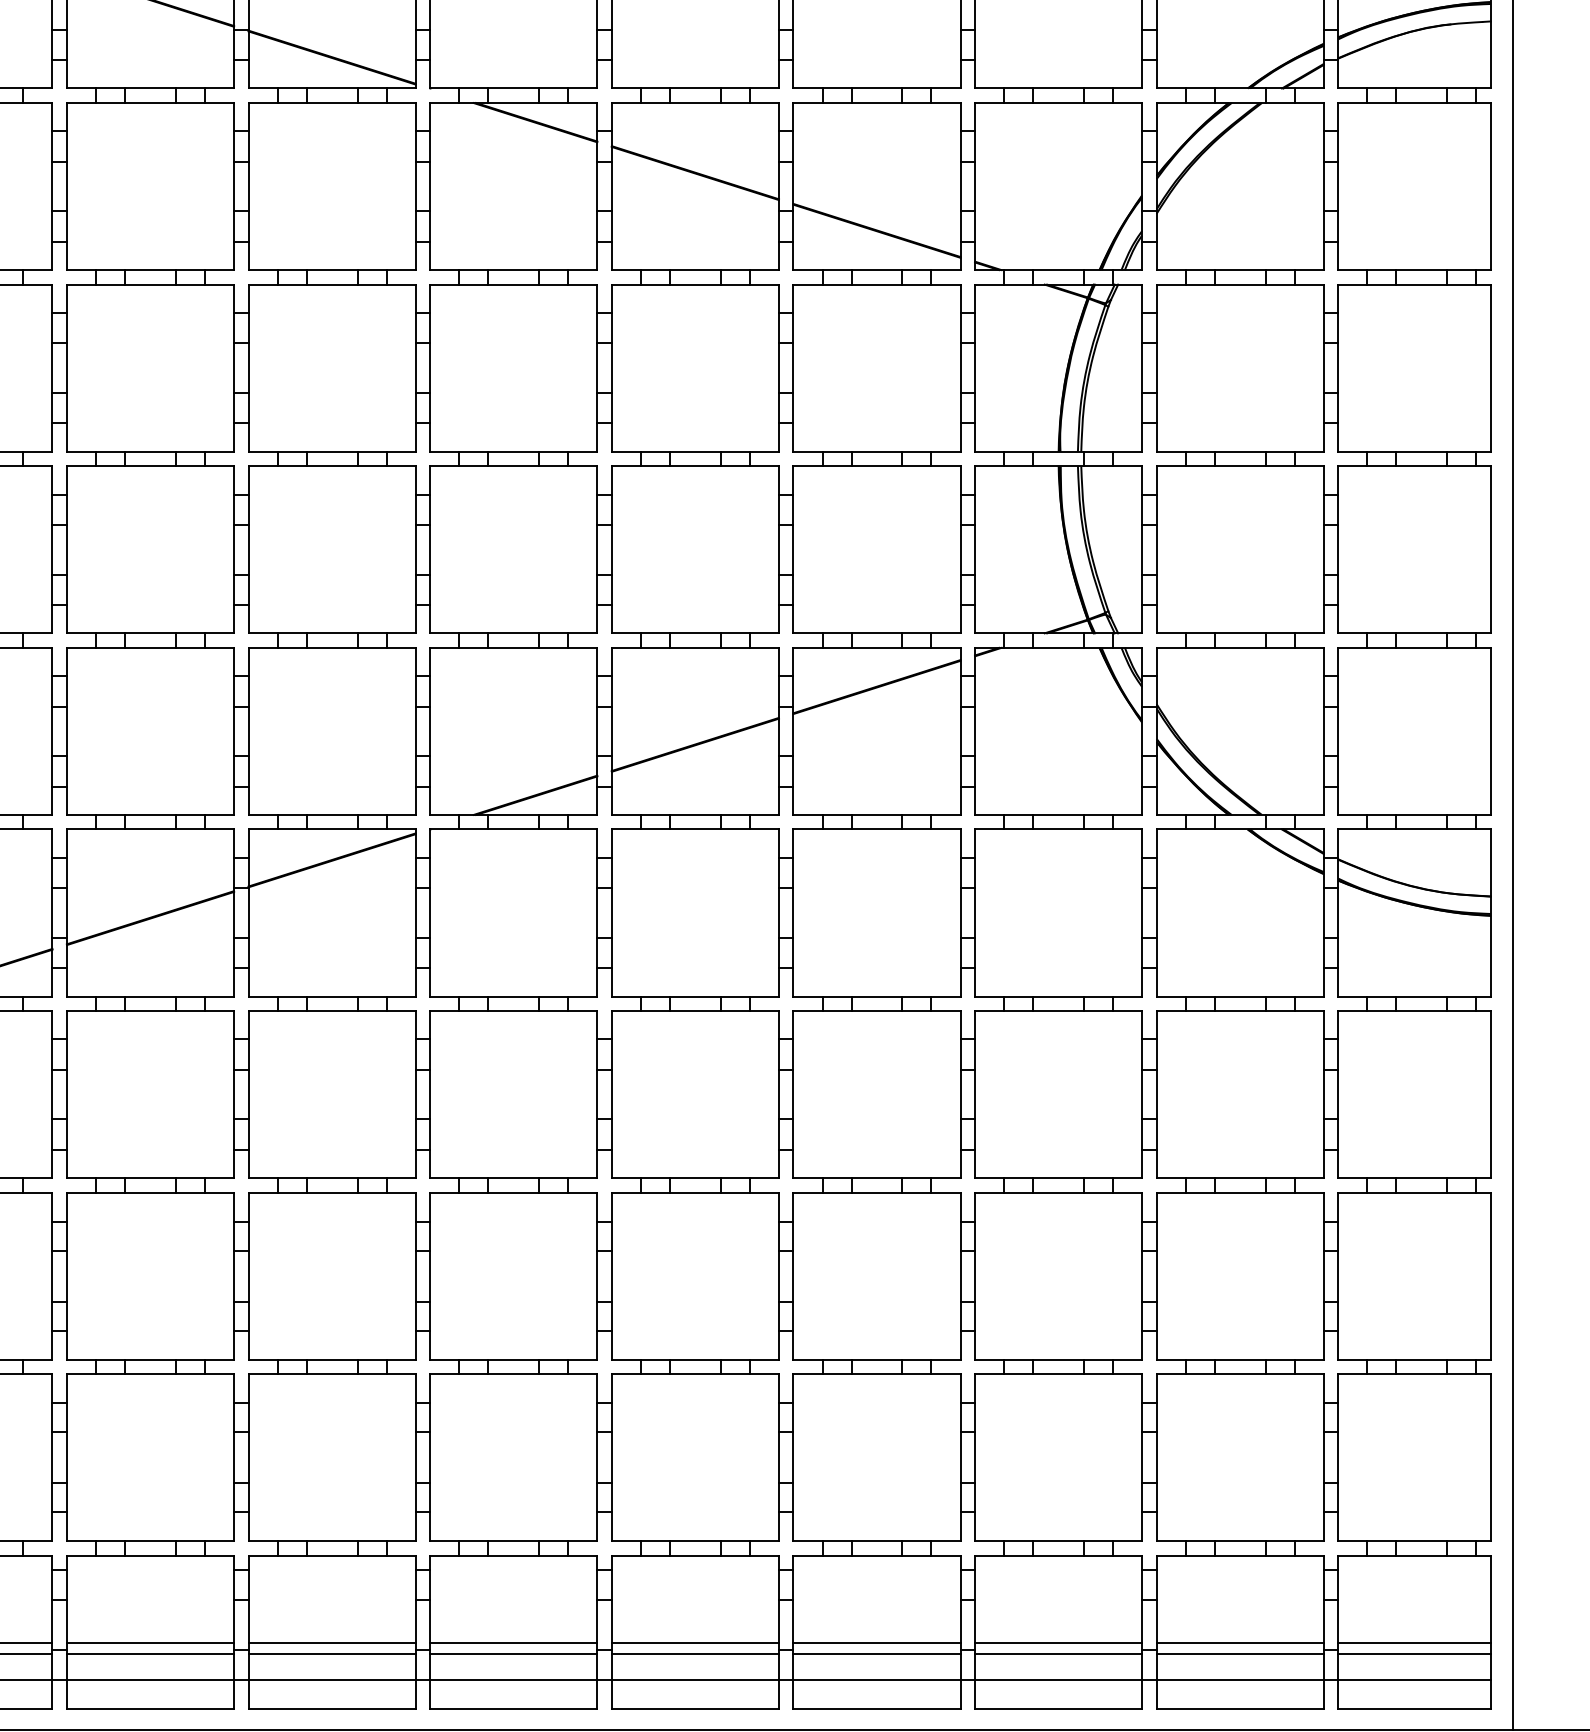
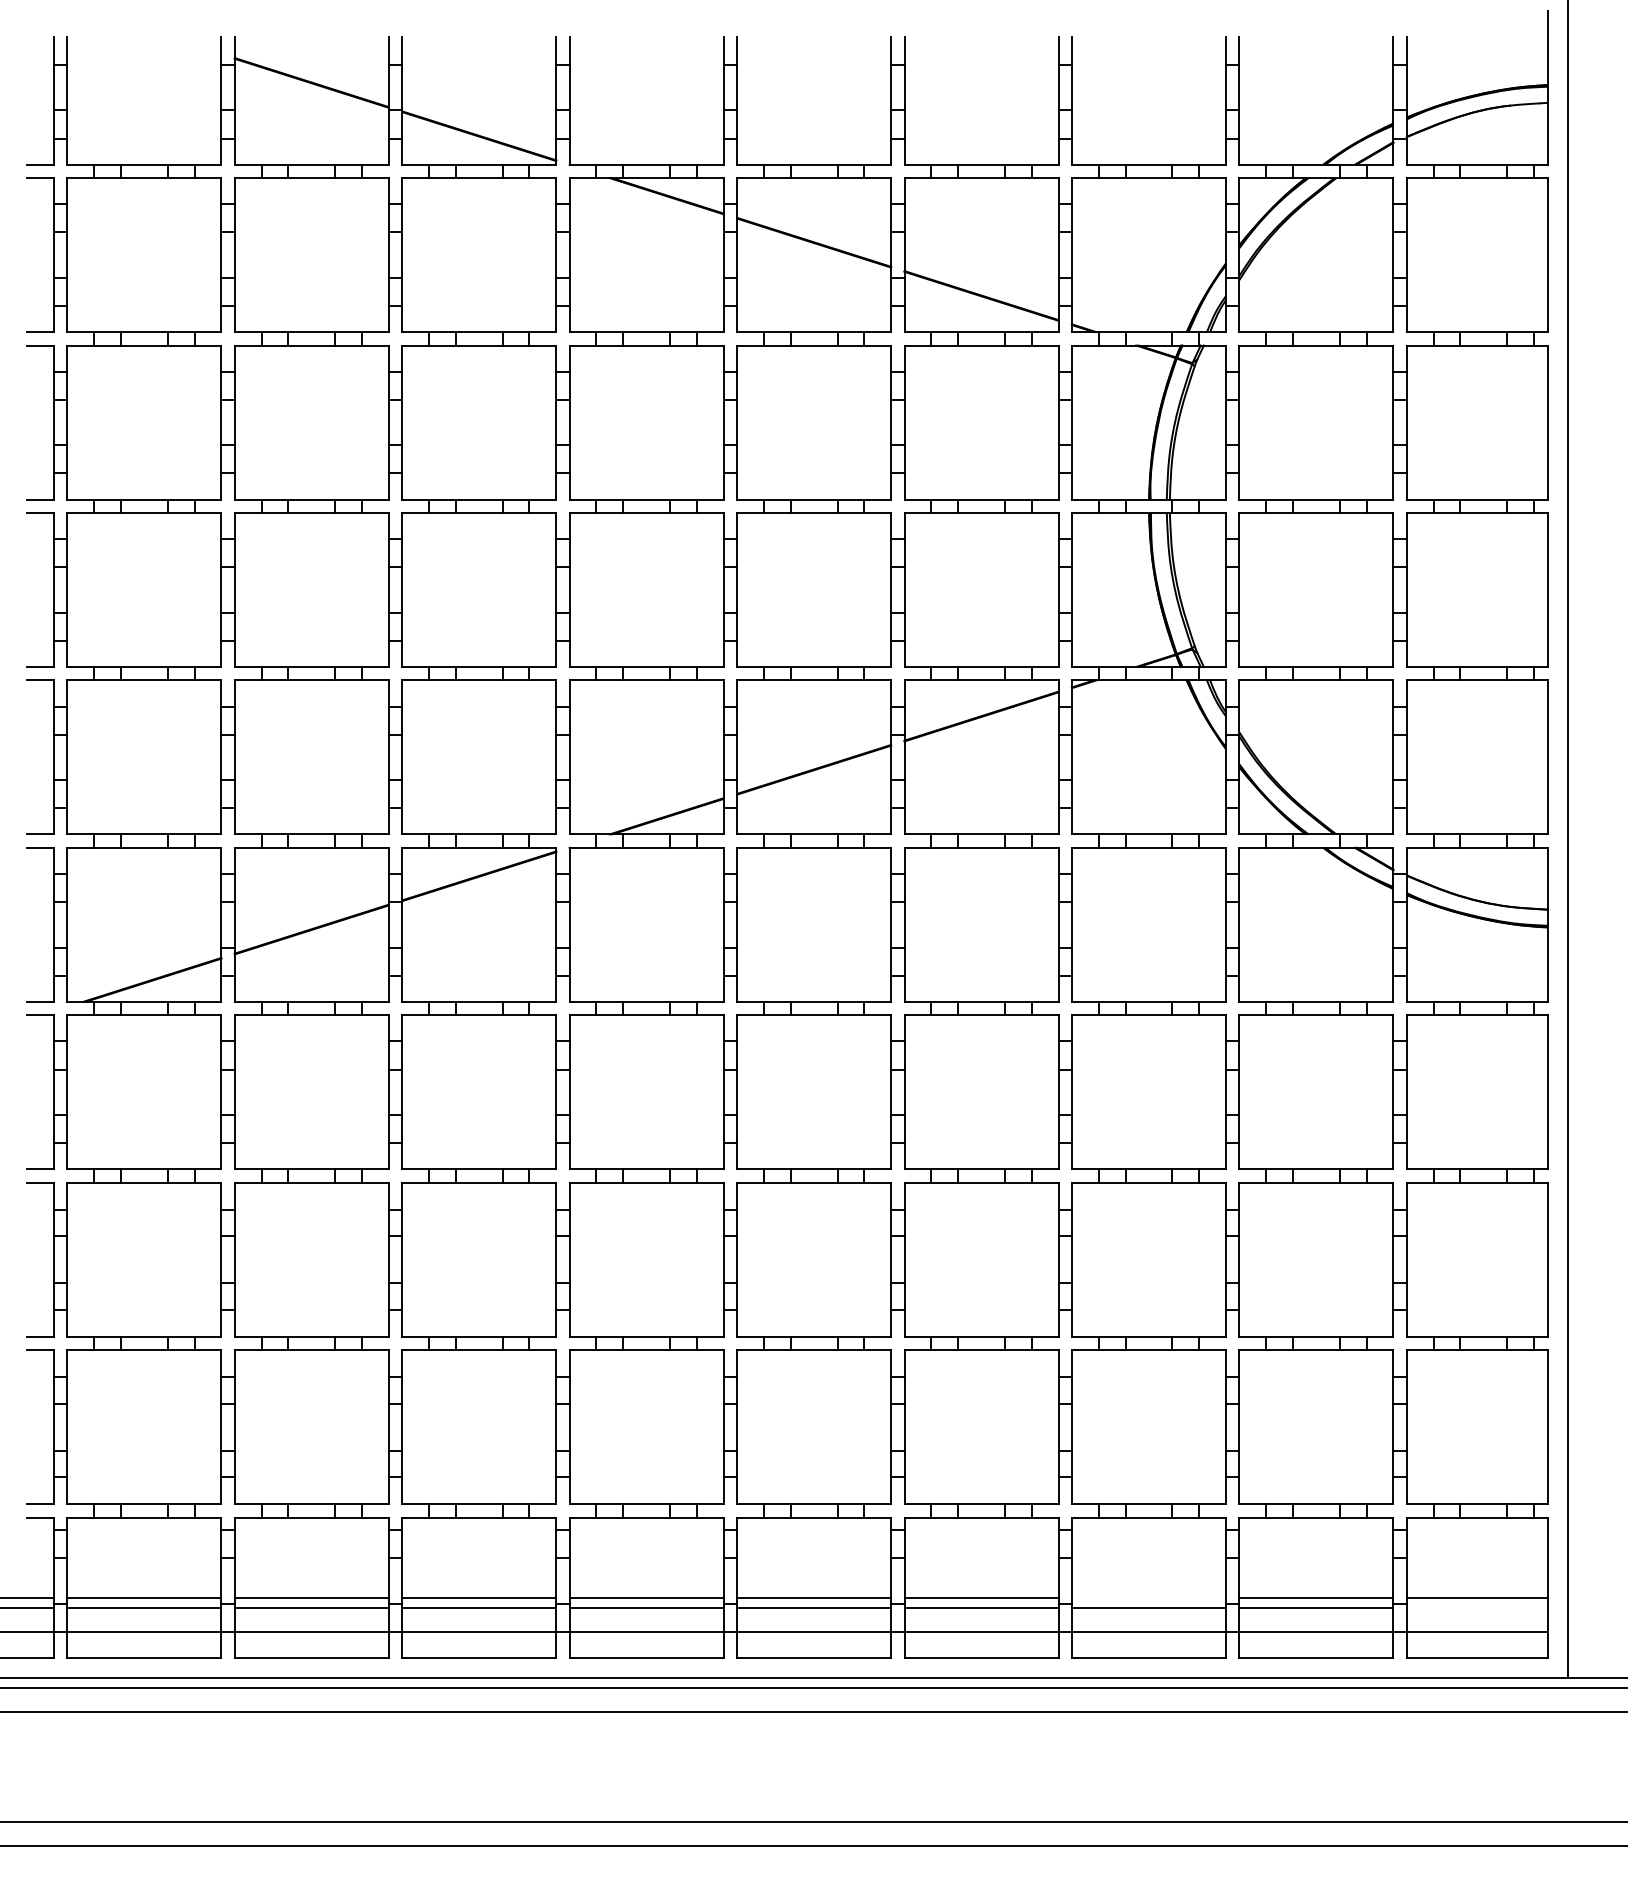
line: (1058, 1642) -> (1148, 1597), removed
line: (1413, 1654) -> (1476, 1608), removed

